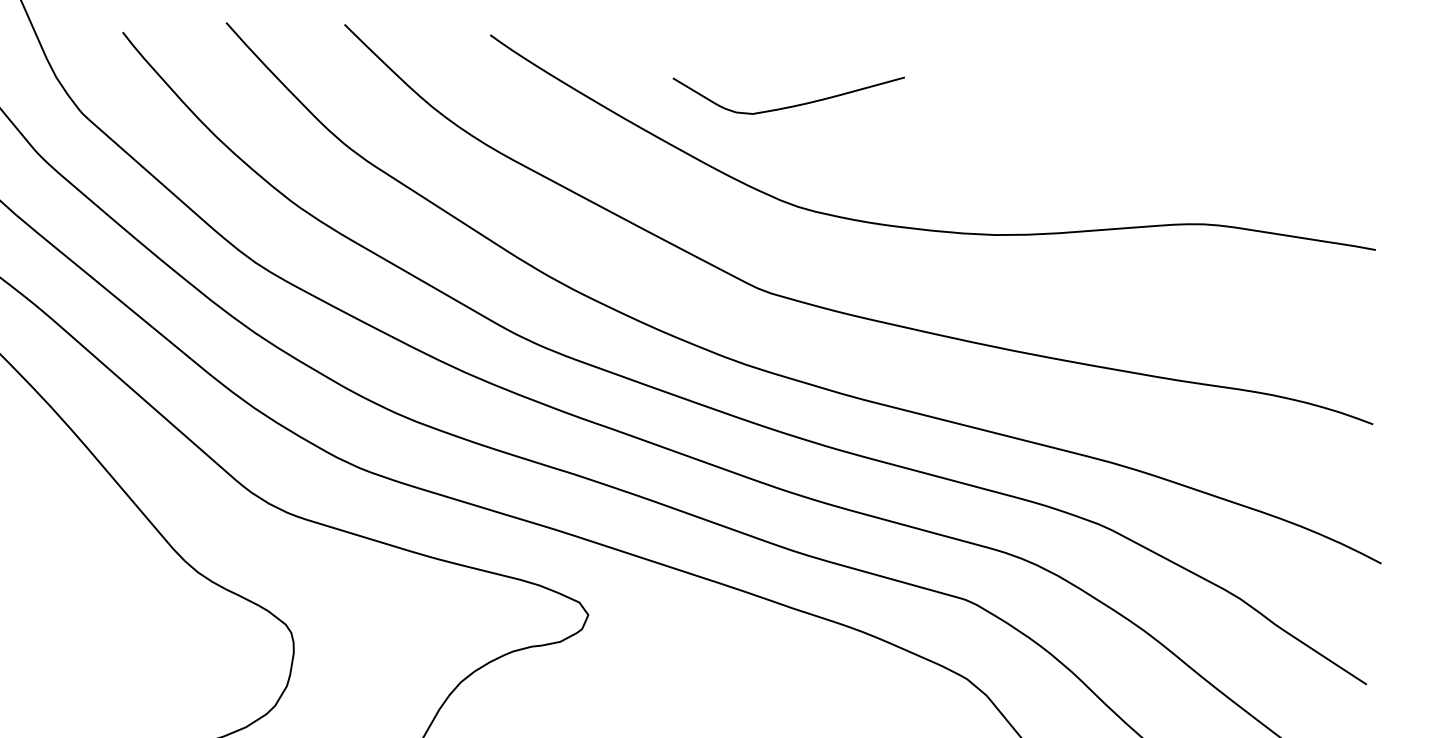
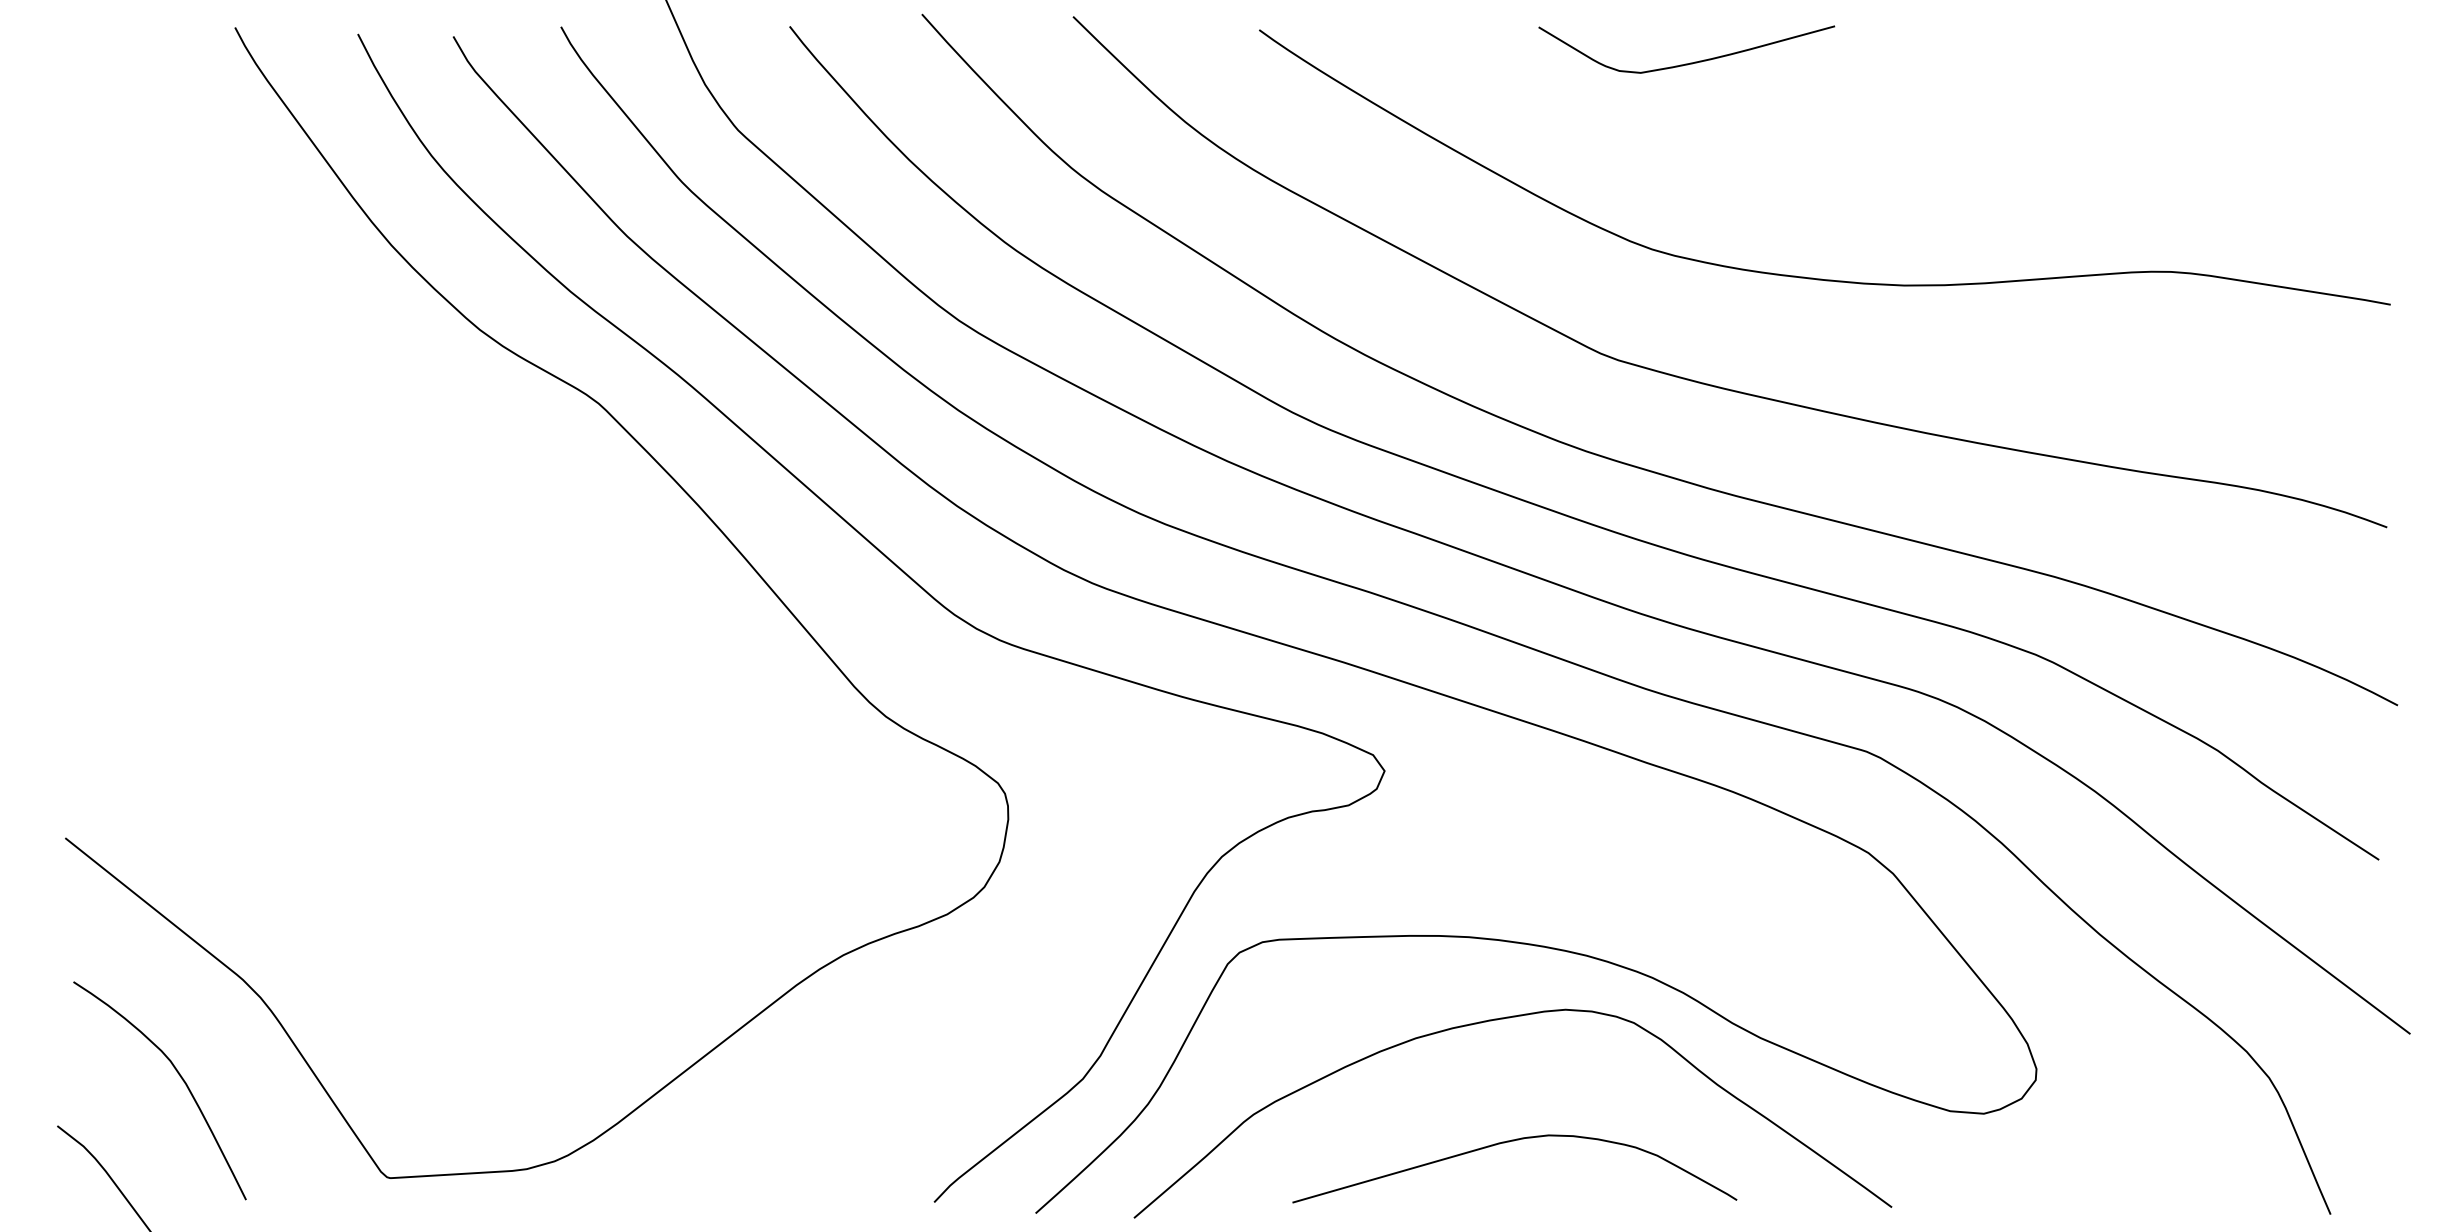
curve: (791, 105) -> (1690, 62), moved

